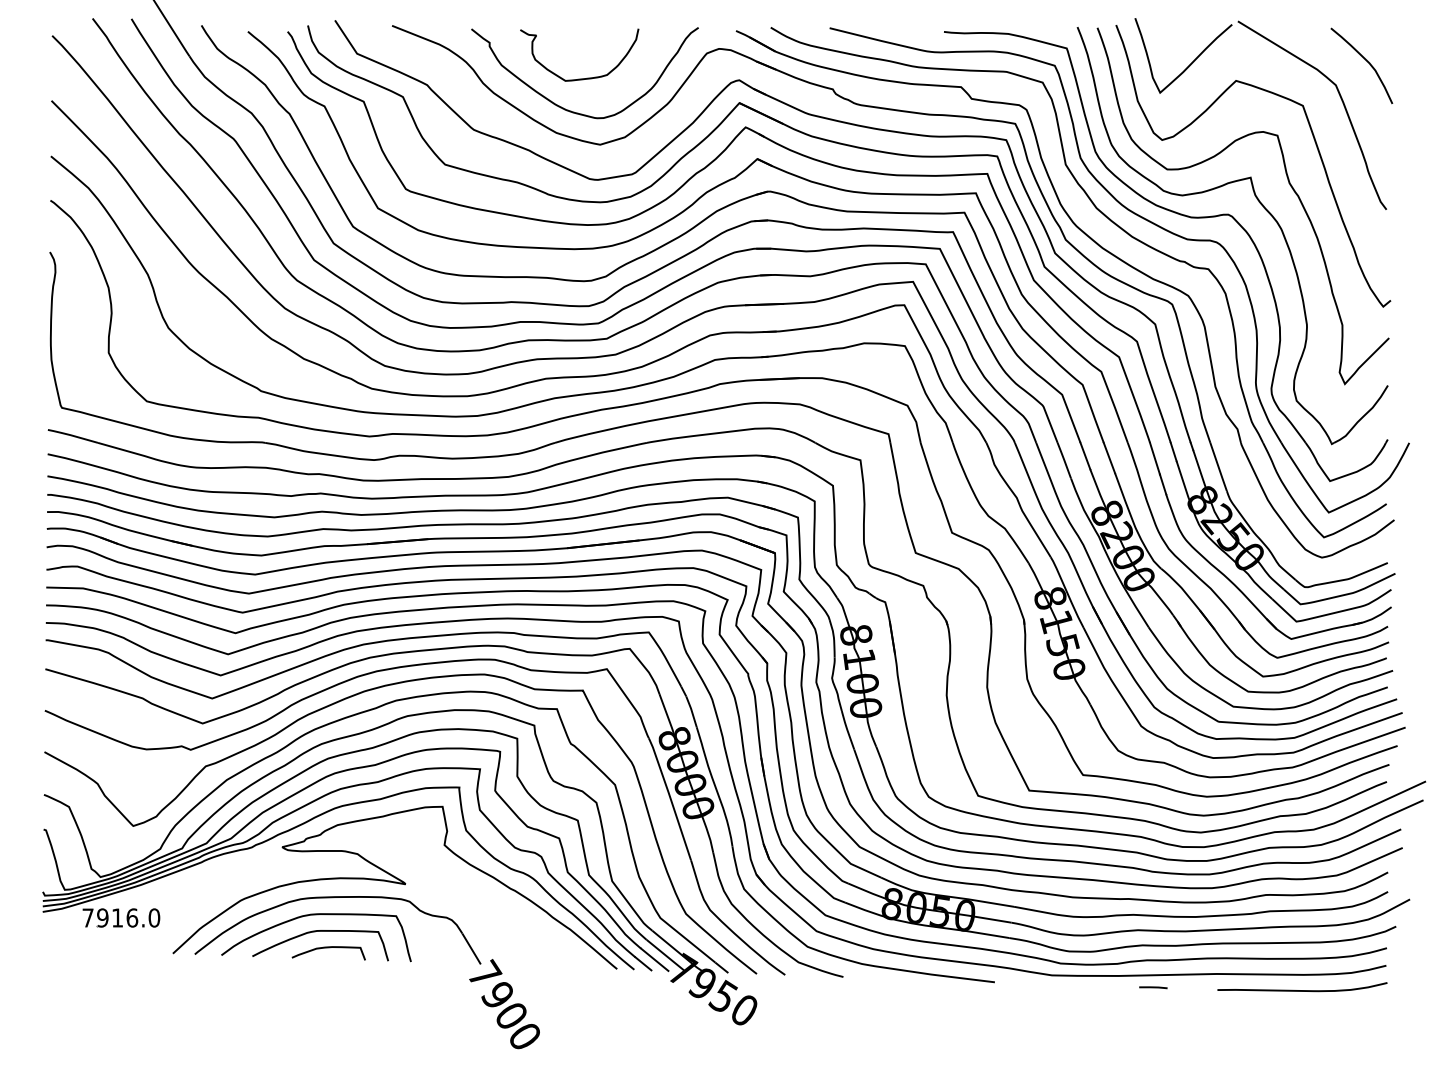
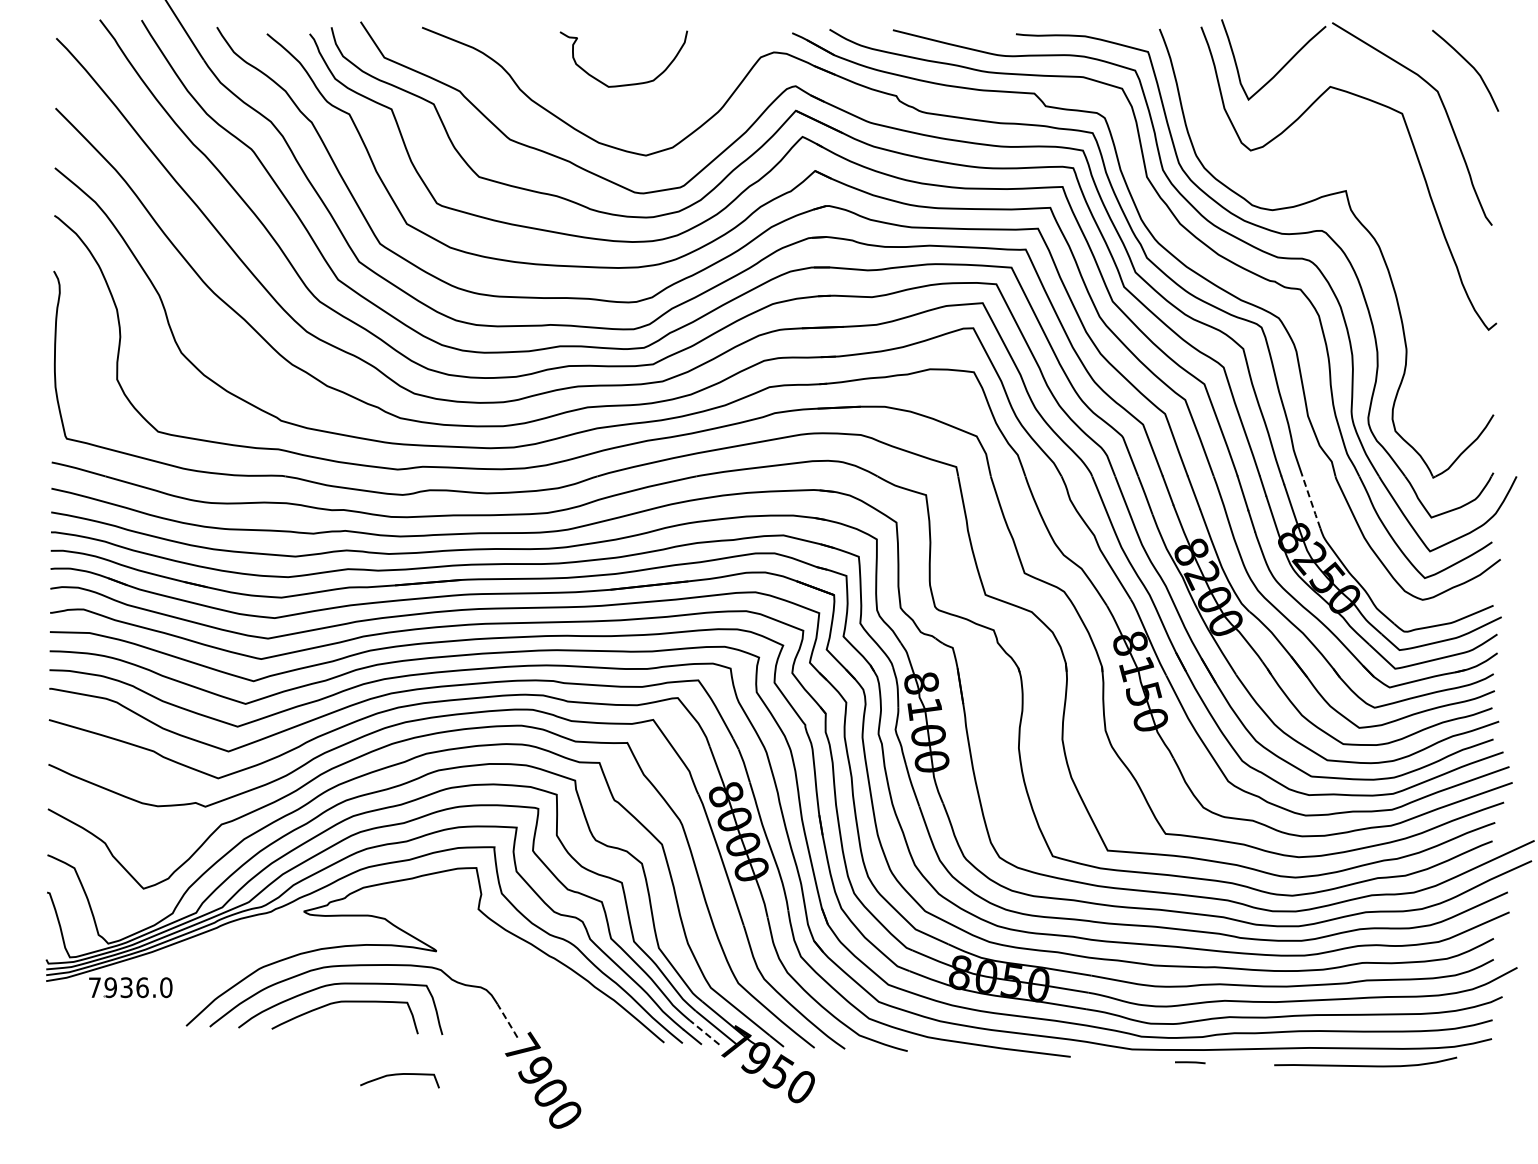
curve: (576, 112) -> (620, 120), removed
curve: (1288, 182) -> (1386, 196), removed
line: (1218, 467) -> (1311, 502), solid -> dashed
text: (117, 917) -> (126, 987), 7916.0 -> 7936.0
curve: (328, 948) -> (399, 1075), moved
line: (471, 949) -> (507, 1021), solid -> dashed
line: (654, 959) -> (704, 1032), solid -> dashed
line: (1153, 987) -> (1190, 1062), moved
curve: (1302, 990) -> (1365, 1065), moved

